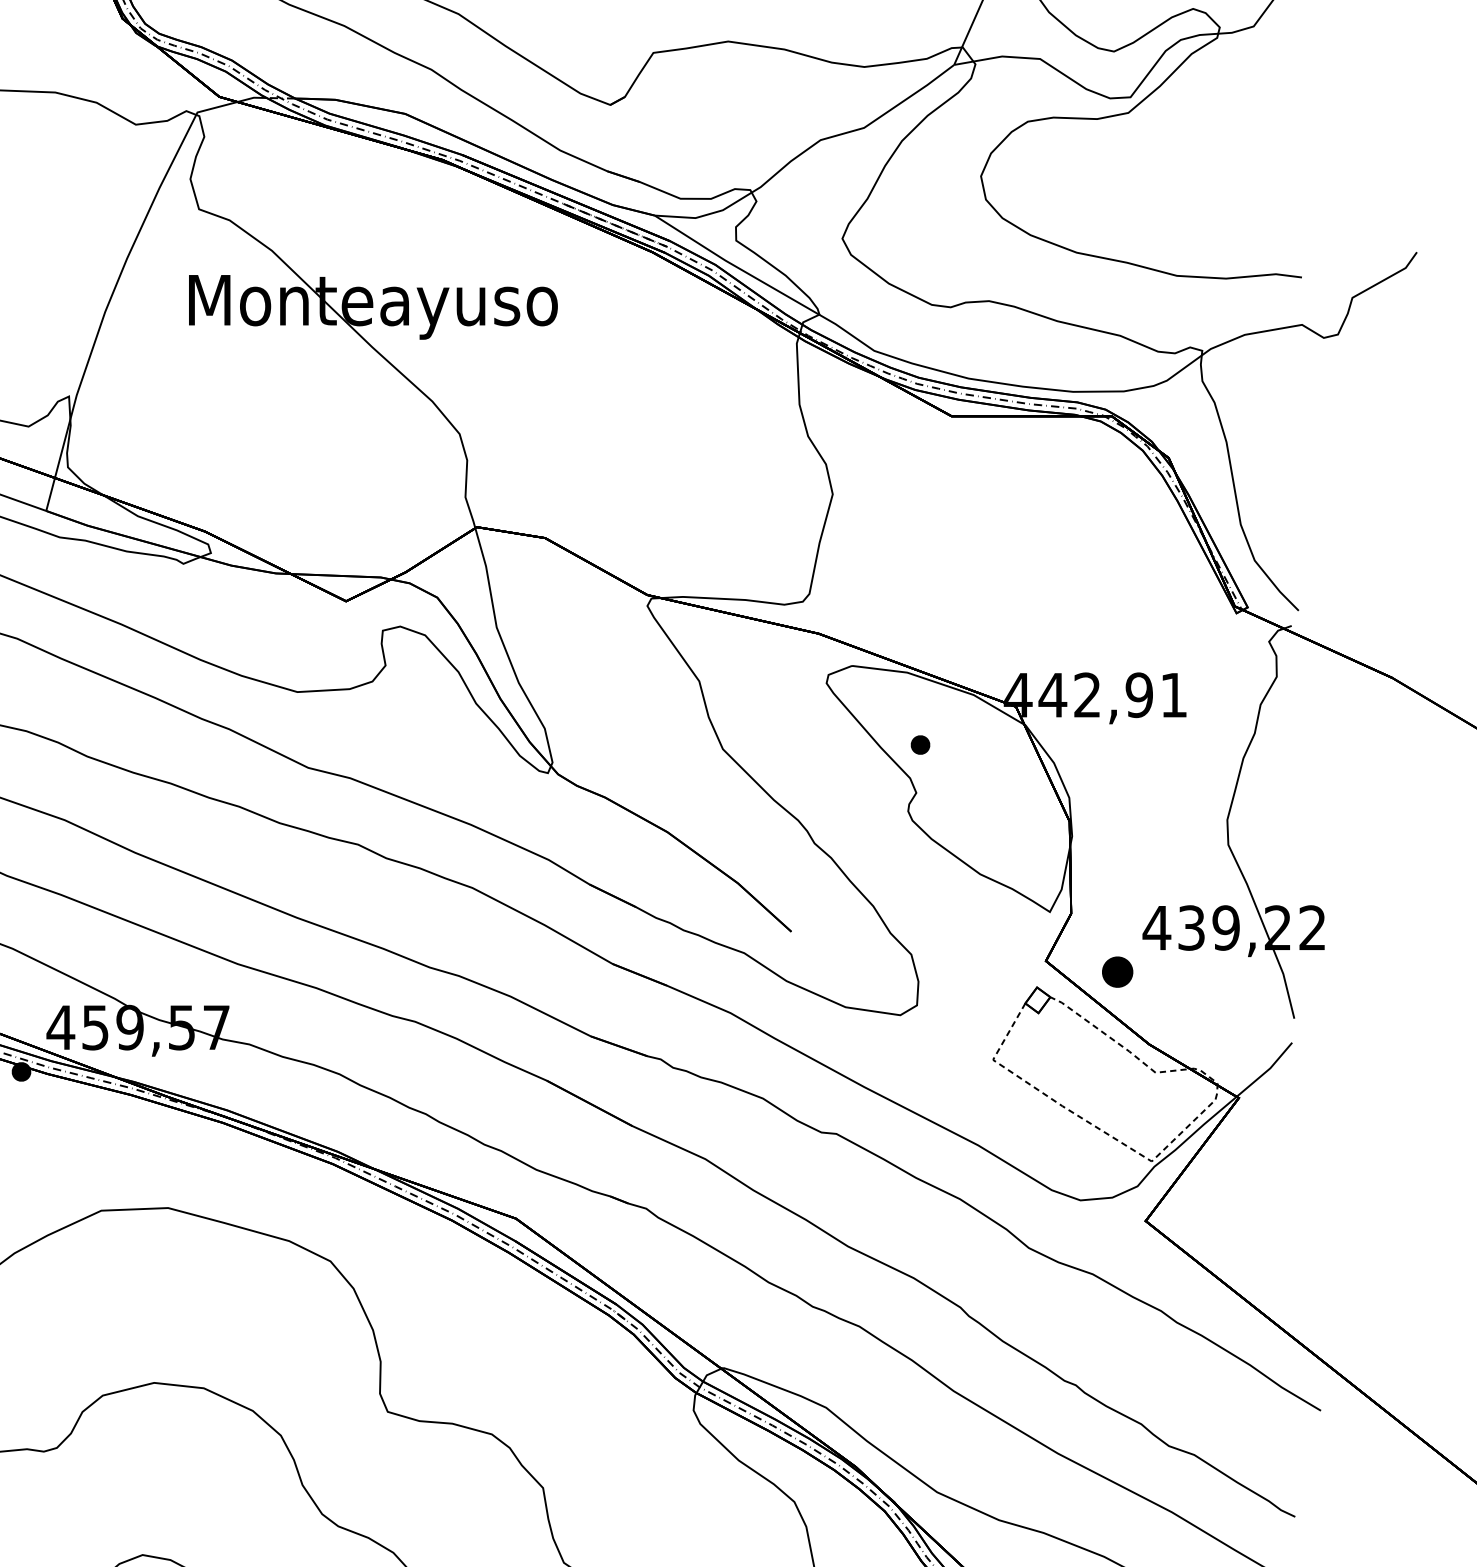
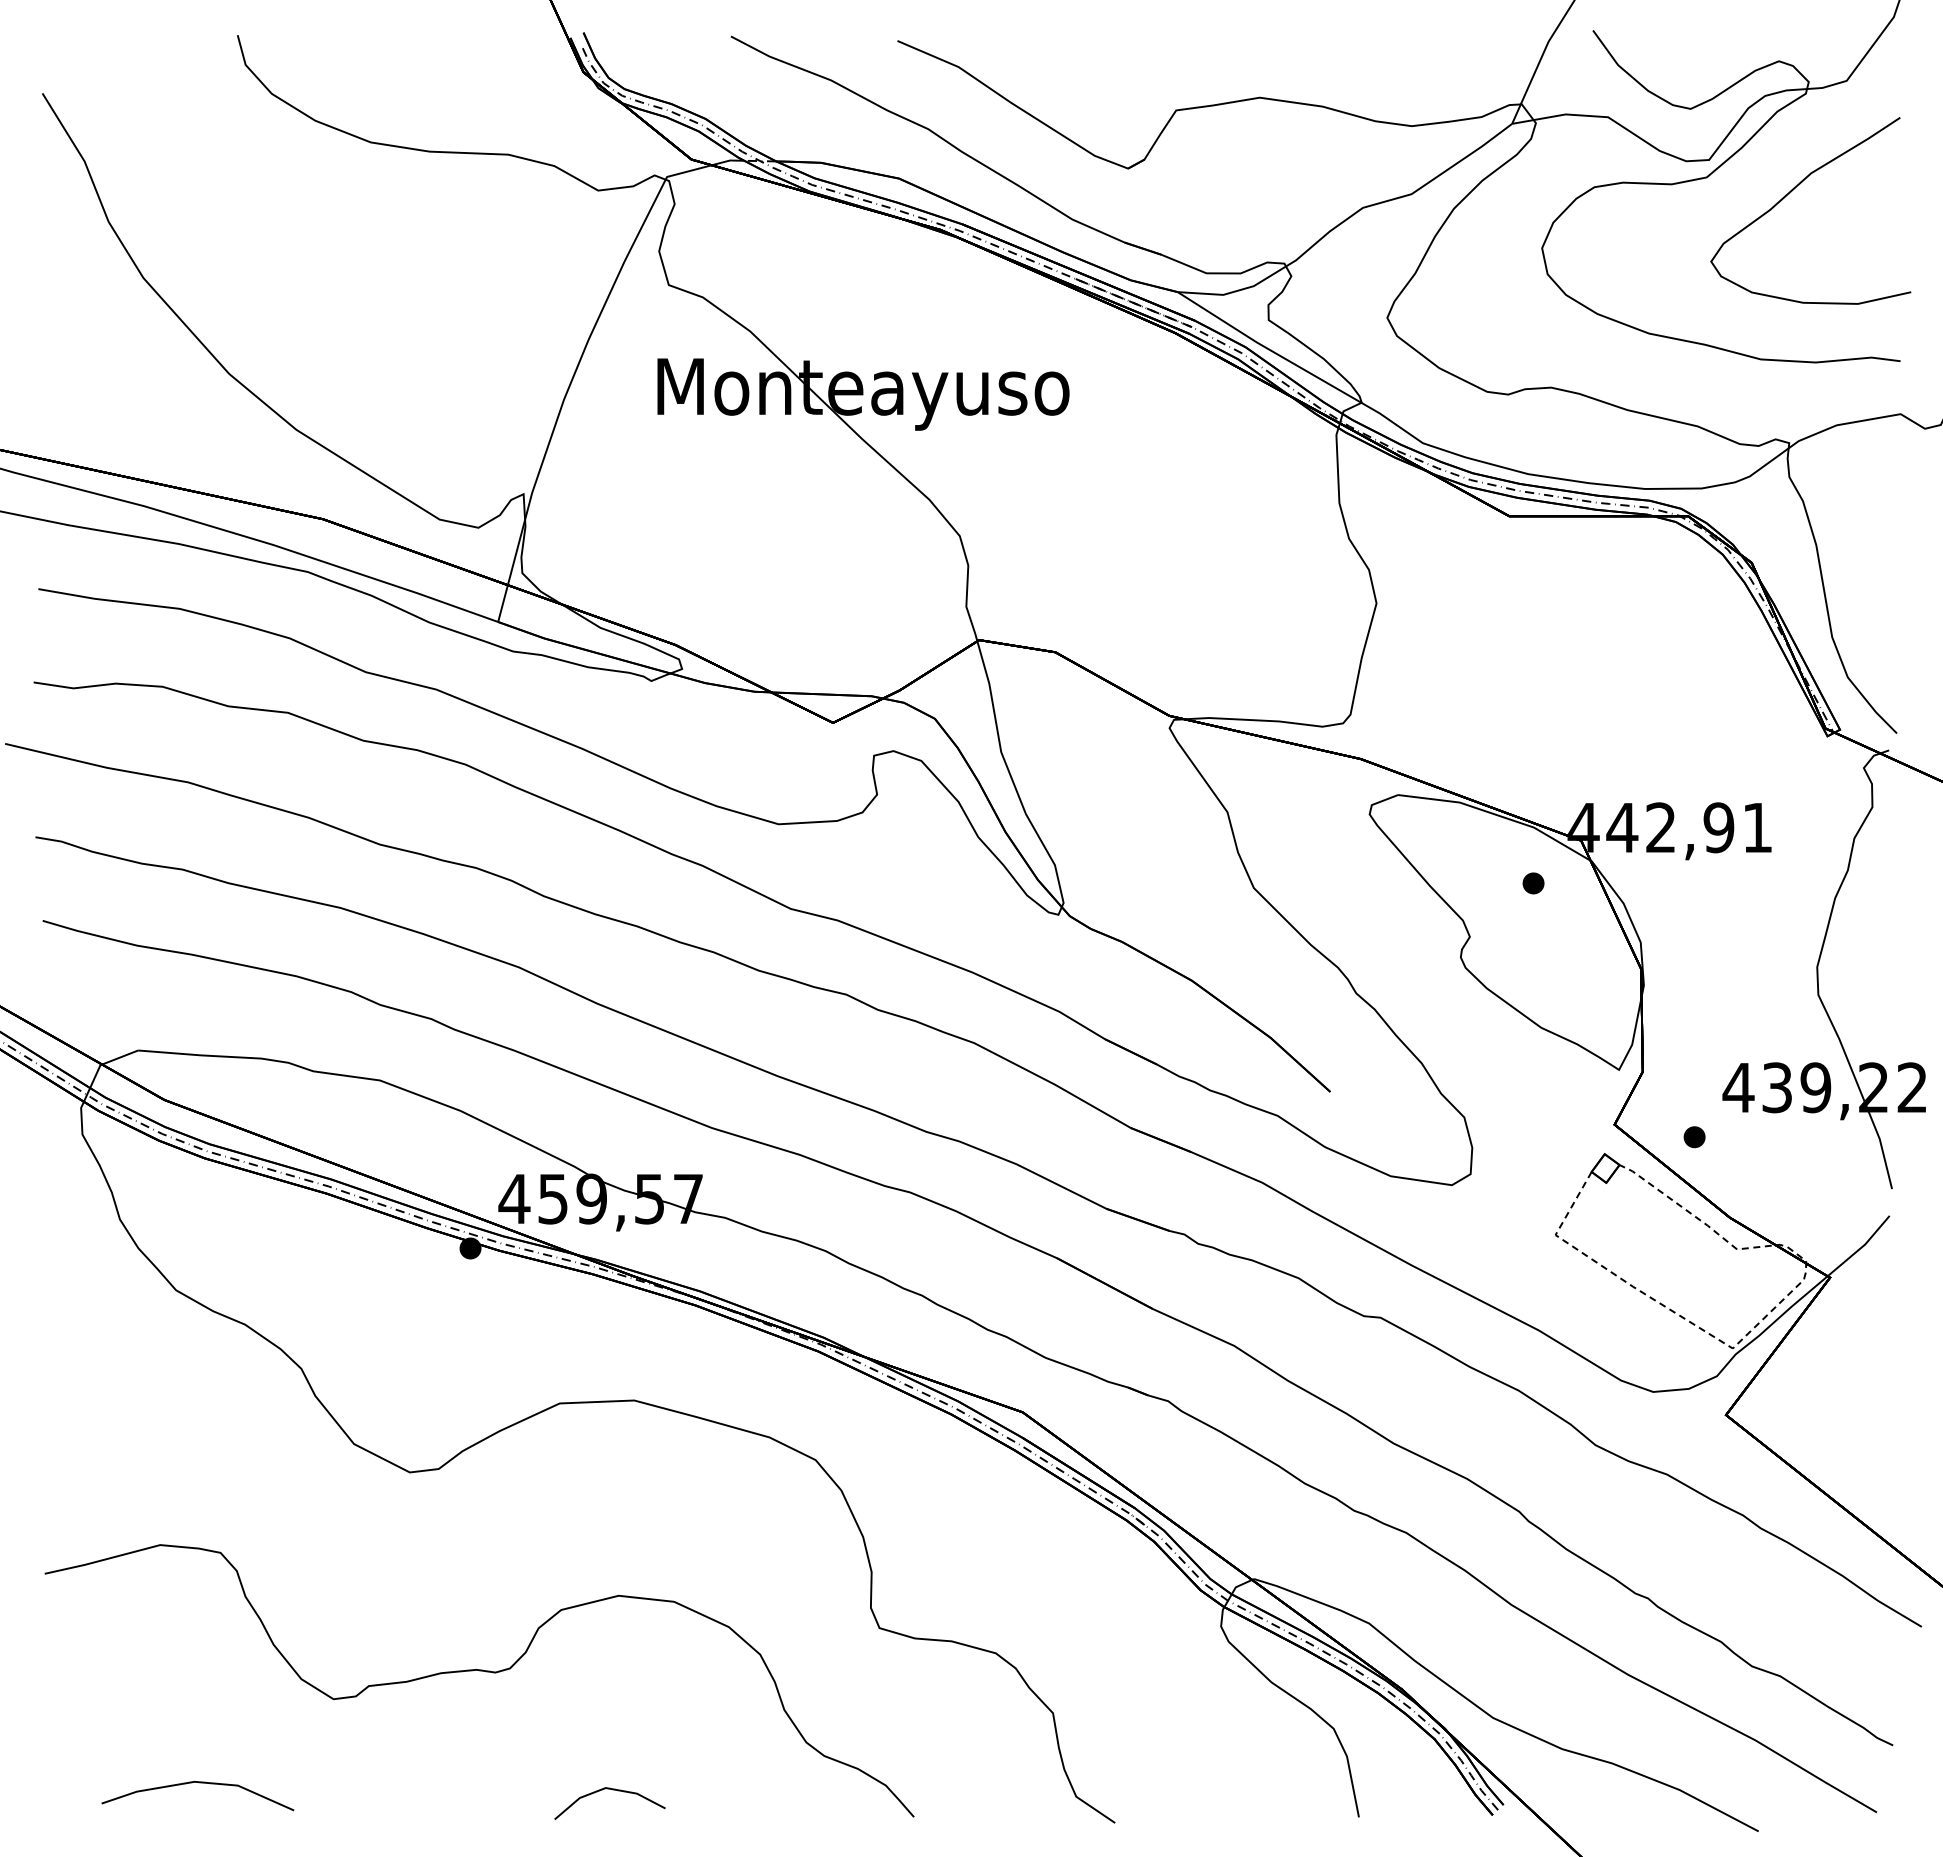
curve: (1205, 125) -> (1792, 191), added
part: (920, 745) -> (1533, 883), moved
part: (1117, 972) -> (1694, 1137), size x0.62

